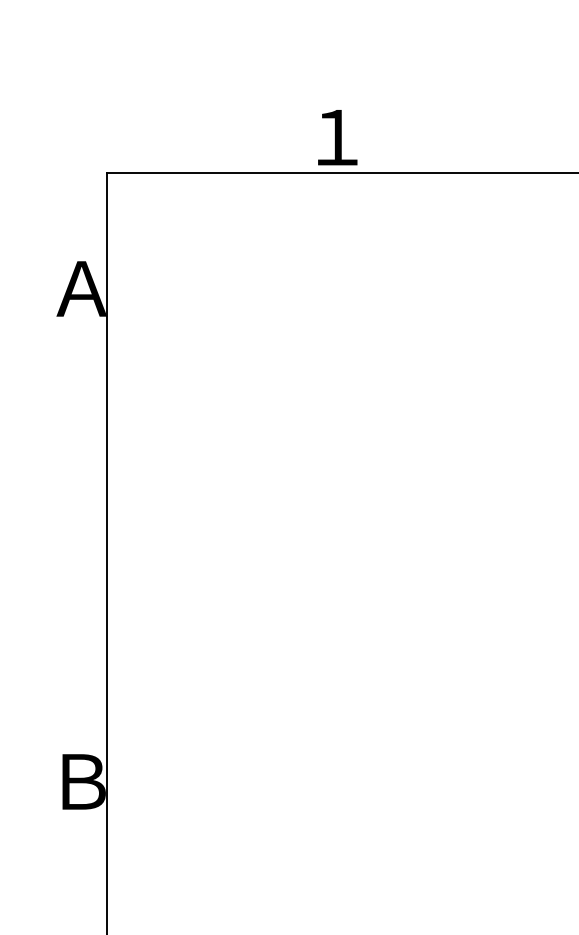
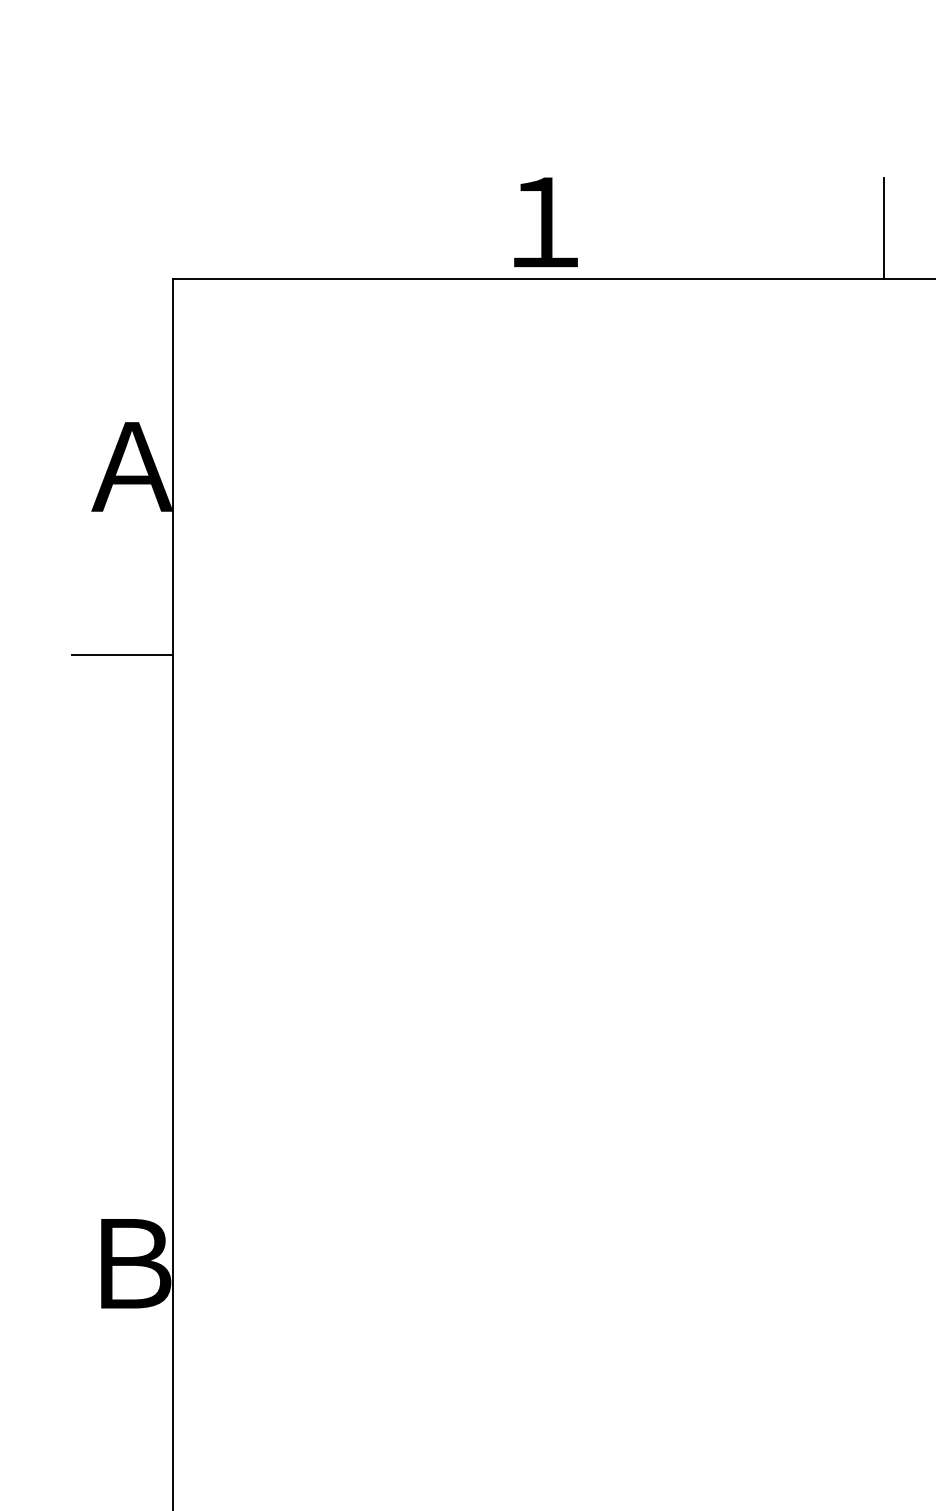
line: (546, 141) -> (883, 228), added
line: (75, 405) -> (122, 655), added

